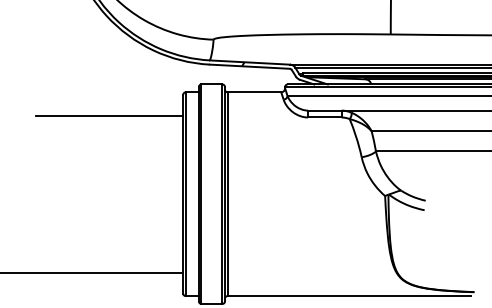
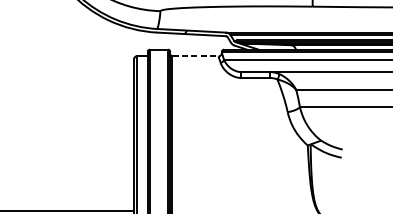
line: (254, 92) -> (195, 56), solid -> dashed
line: (109, 115) -> (70, 76), removed

